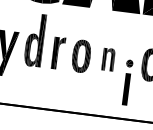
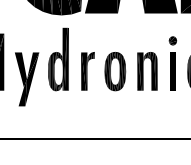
part: (108, 59) -> (147, 71), size x1.43
part: (127, 82) -> (172, 63), moved

